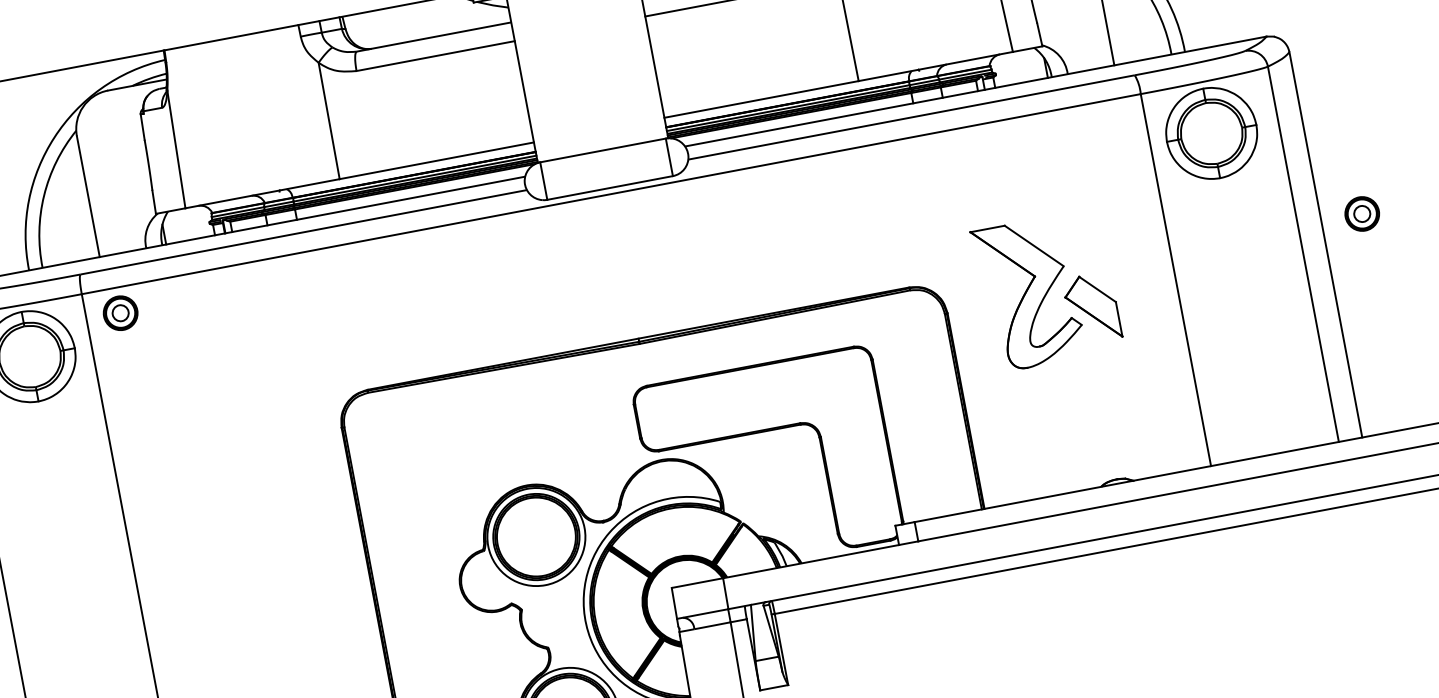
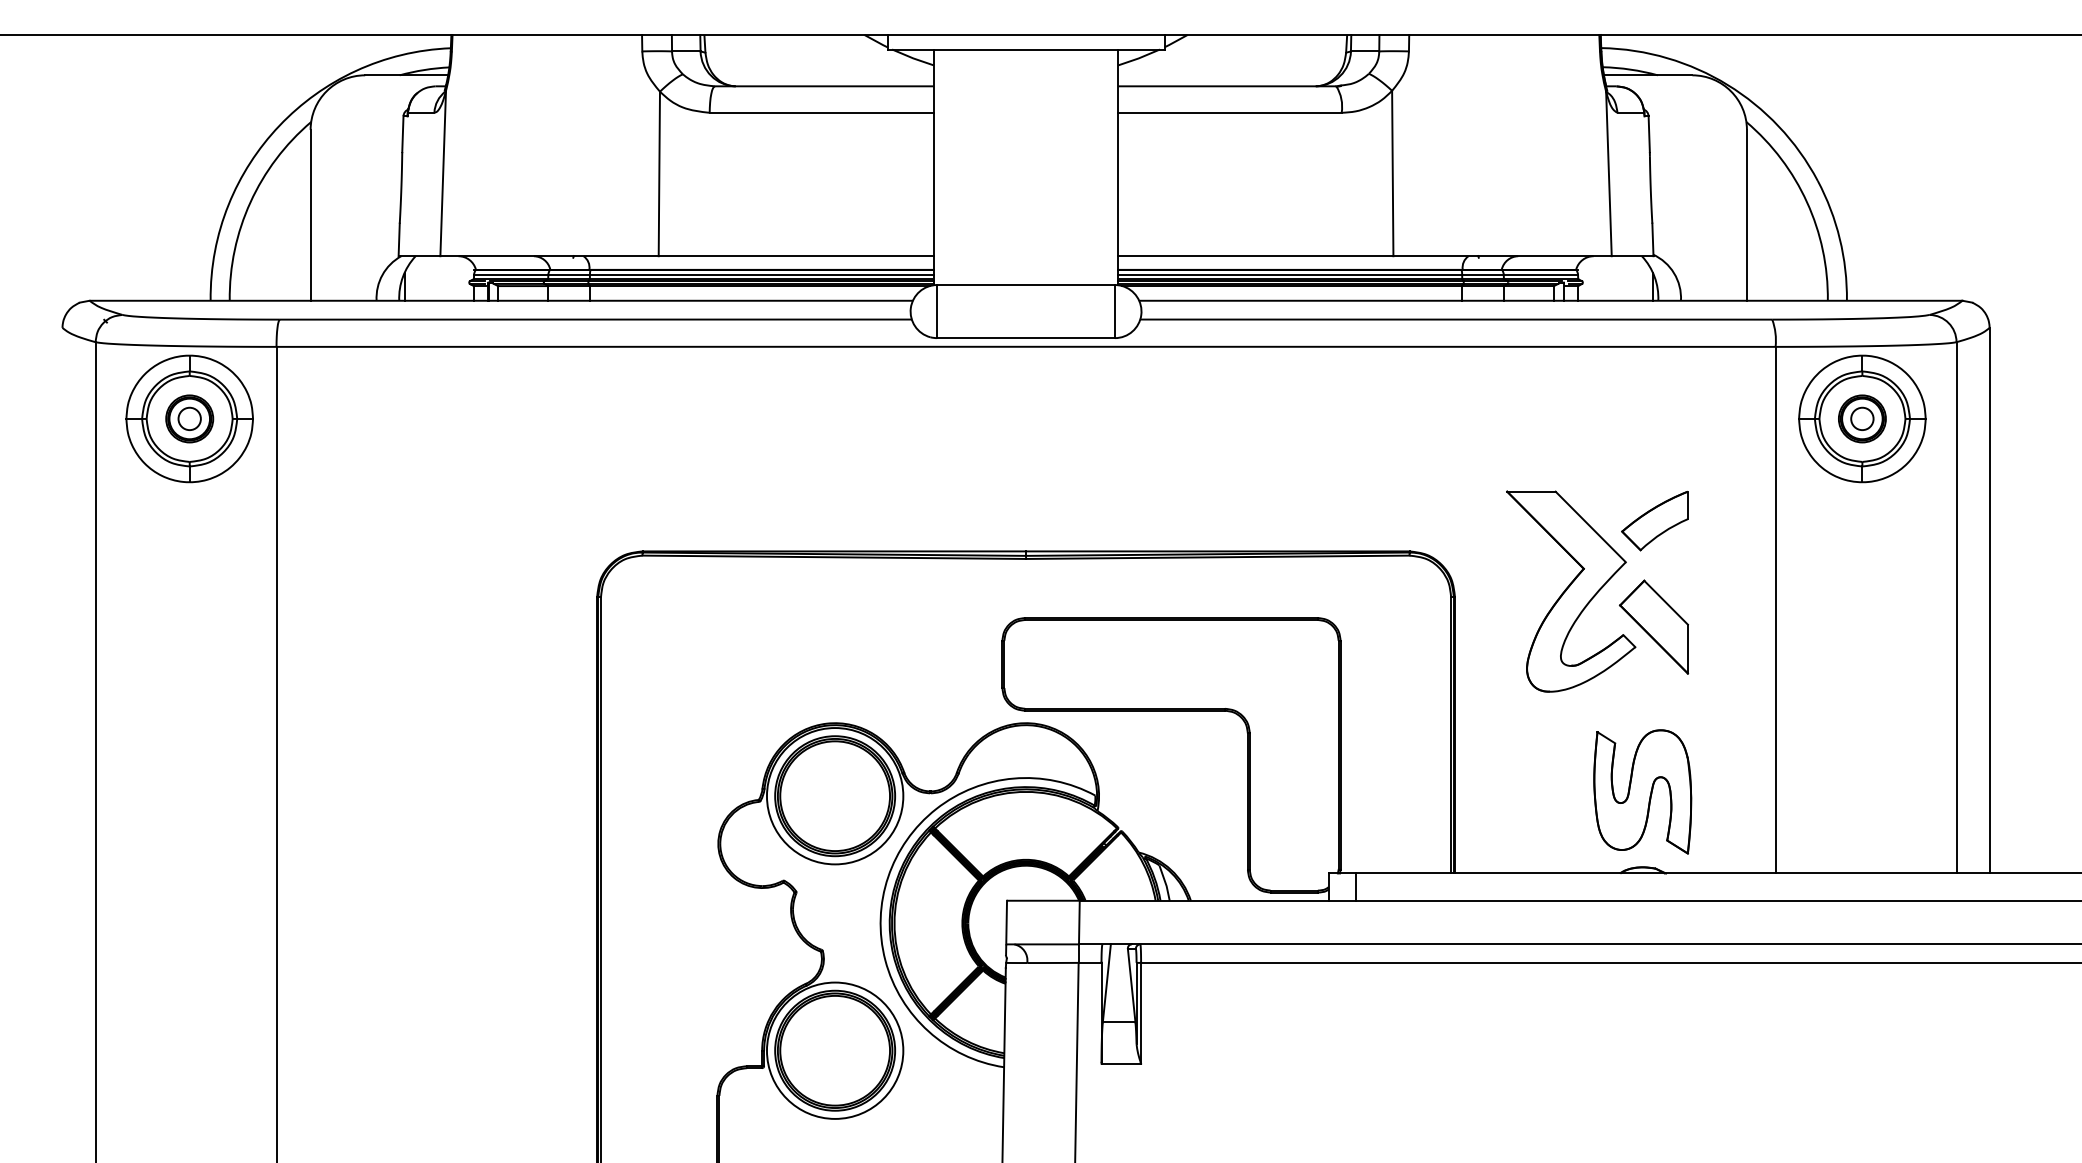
part: (1362, 213) -> (1862, 418), moved
part: (1078, 232) -> (1654, 520), added
part: (120, 312) -> (189, 418), moved
part: (1106, 425) -> (1642, 791), added

